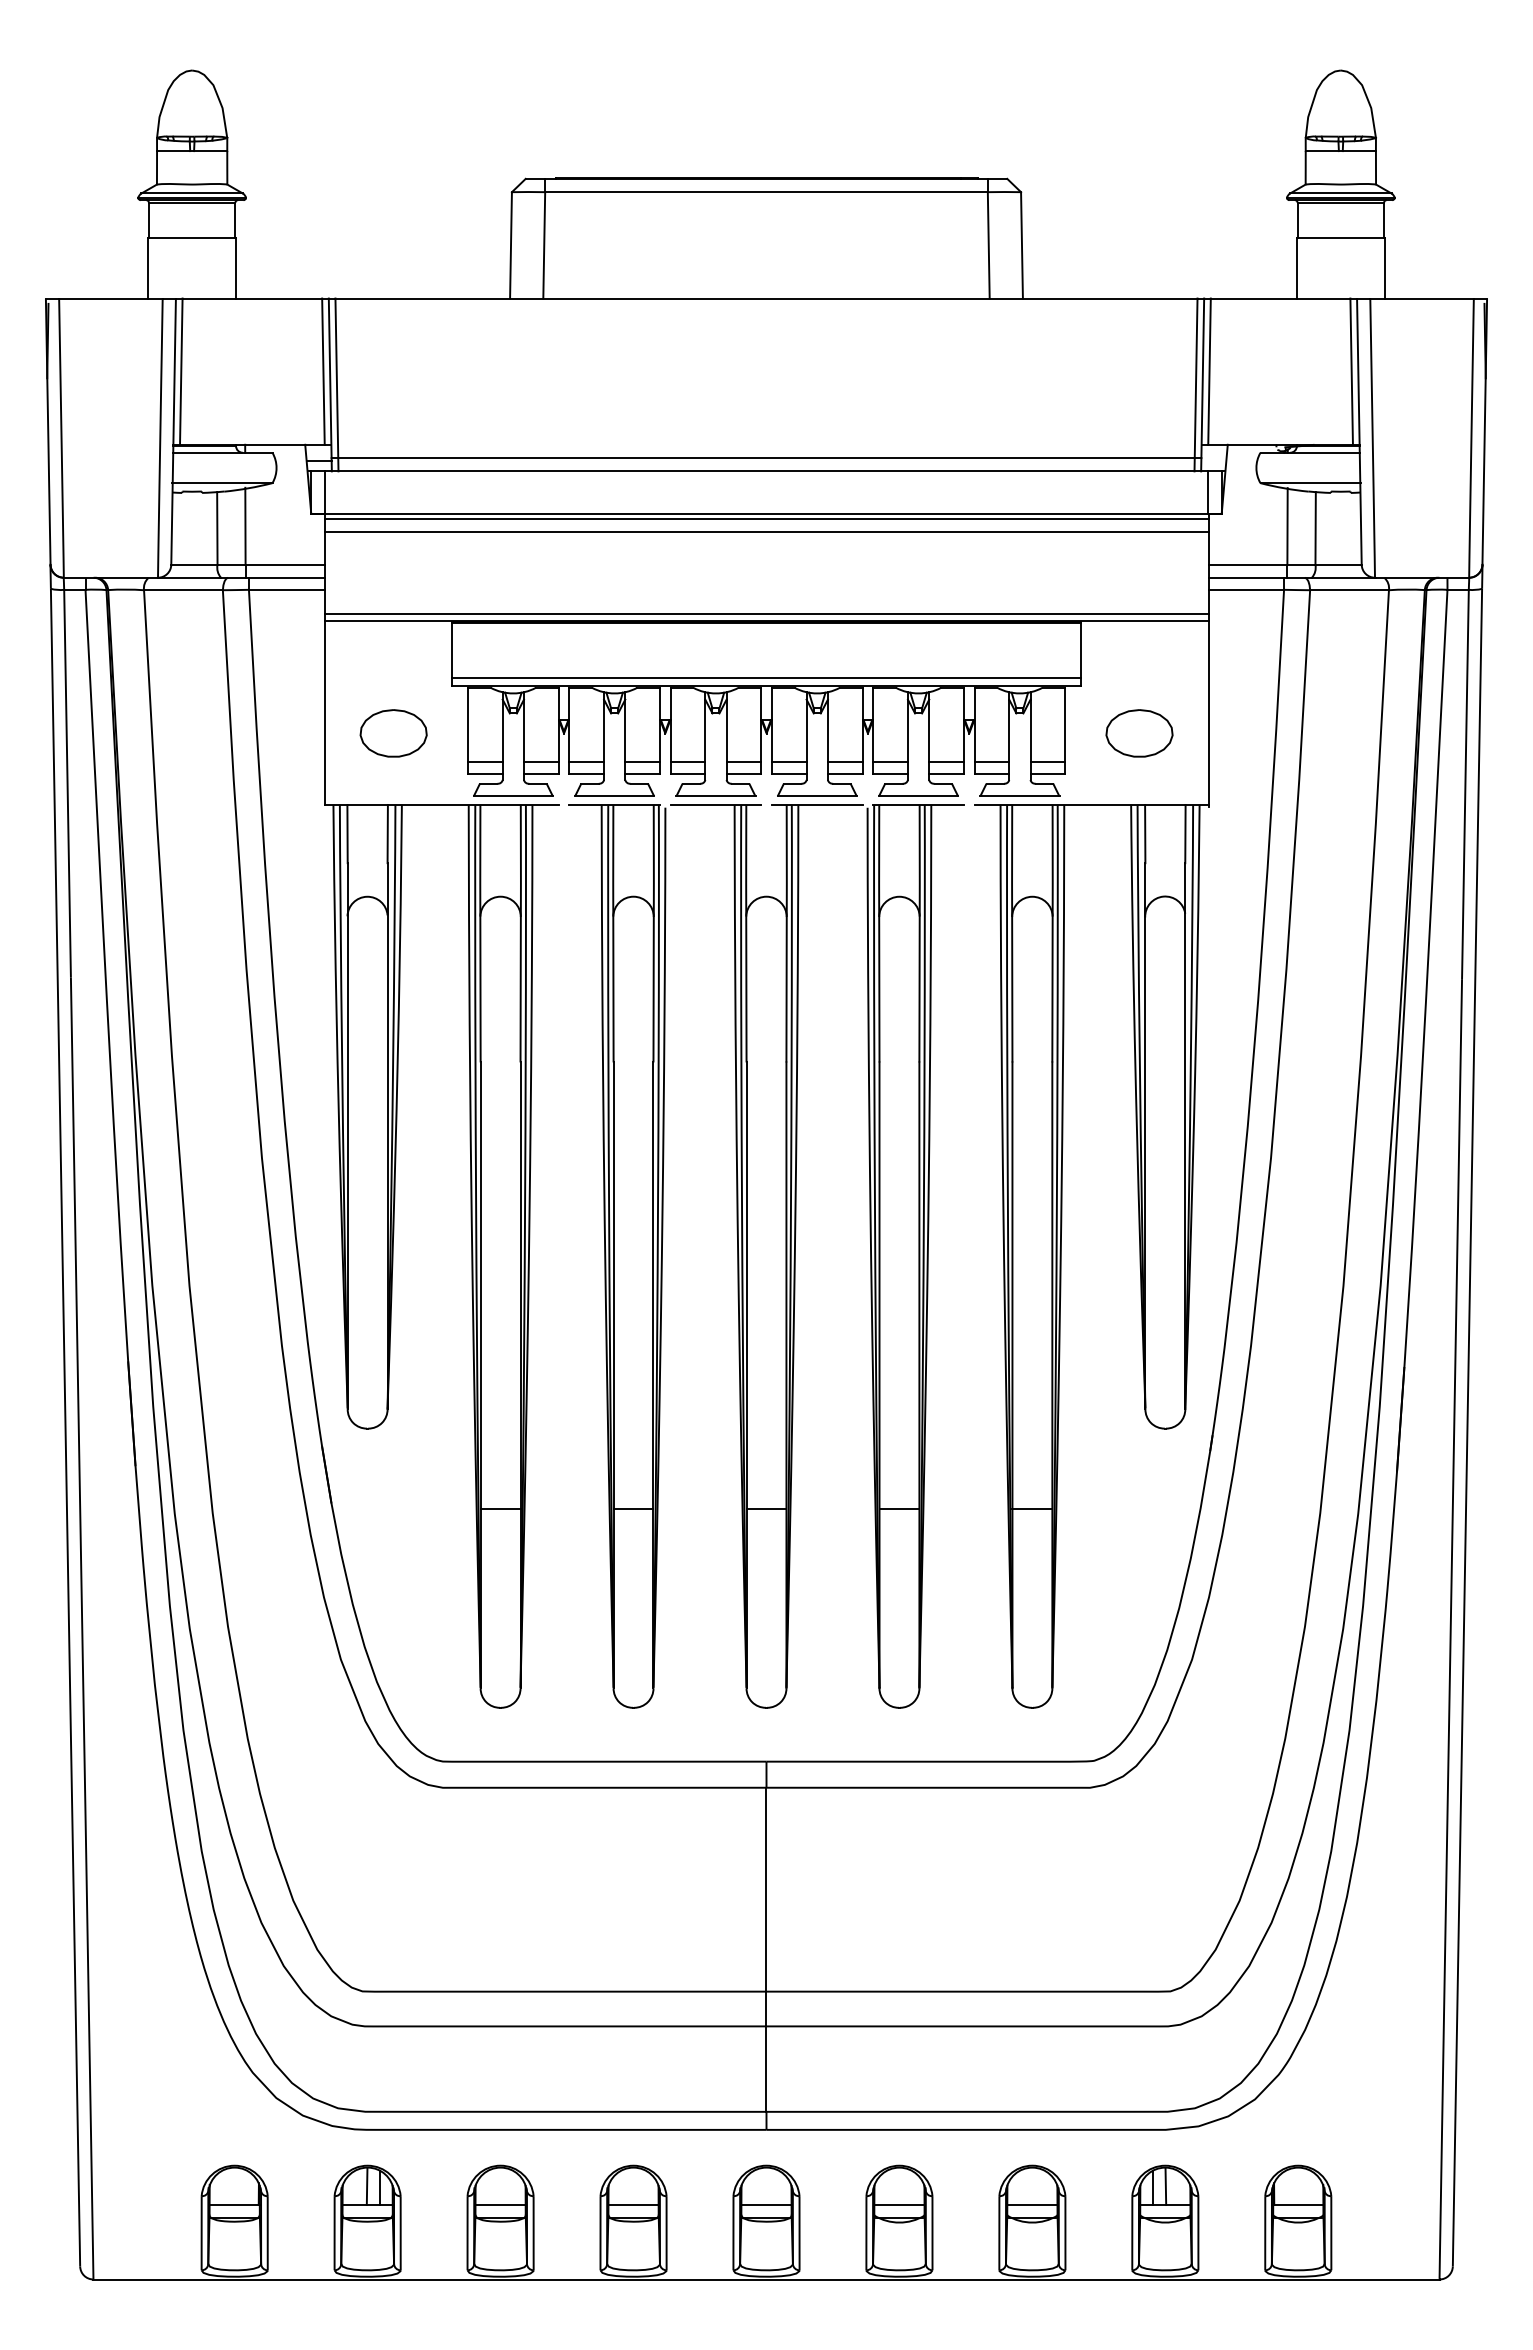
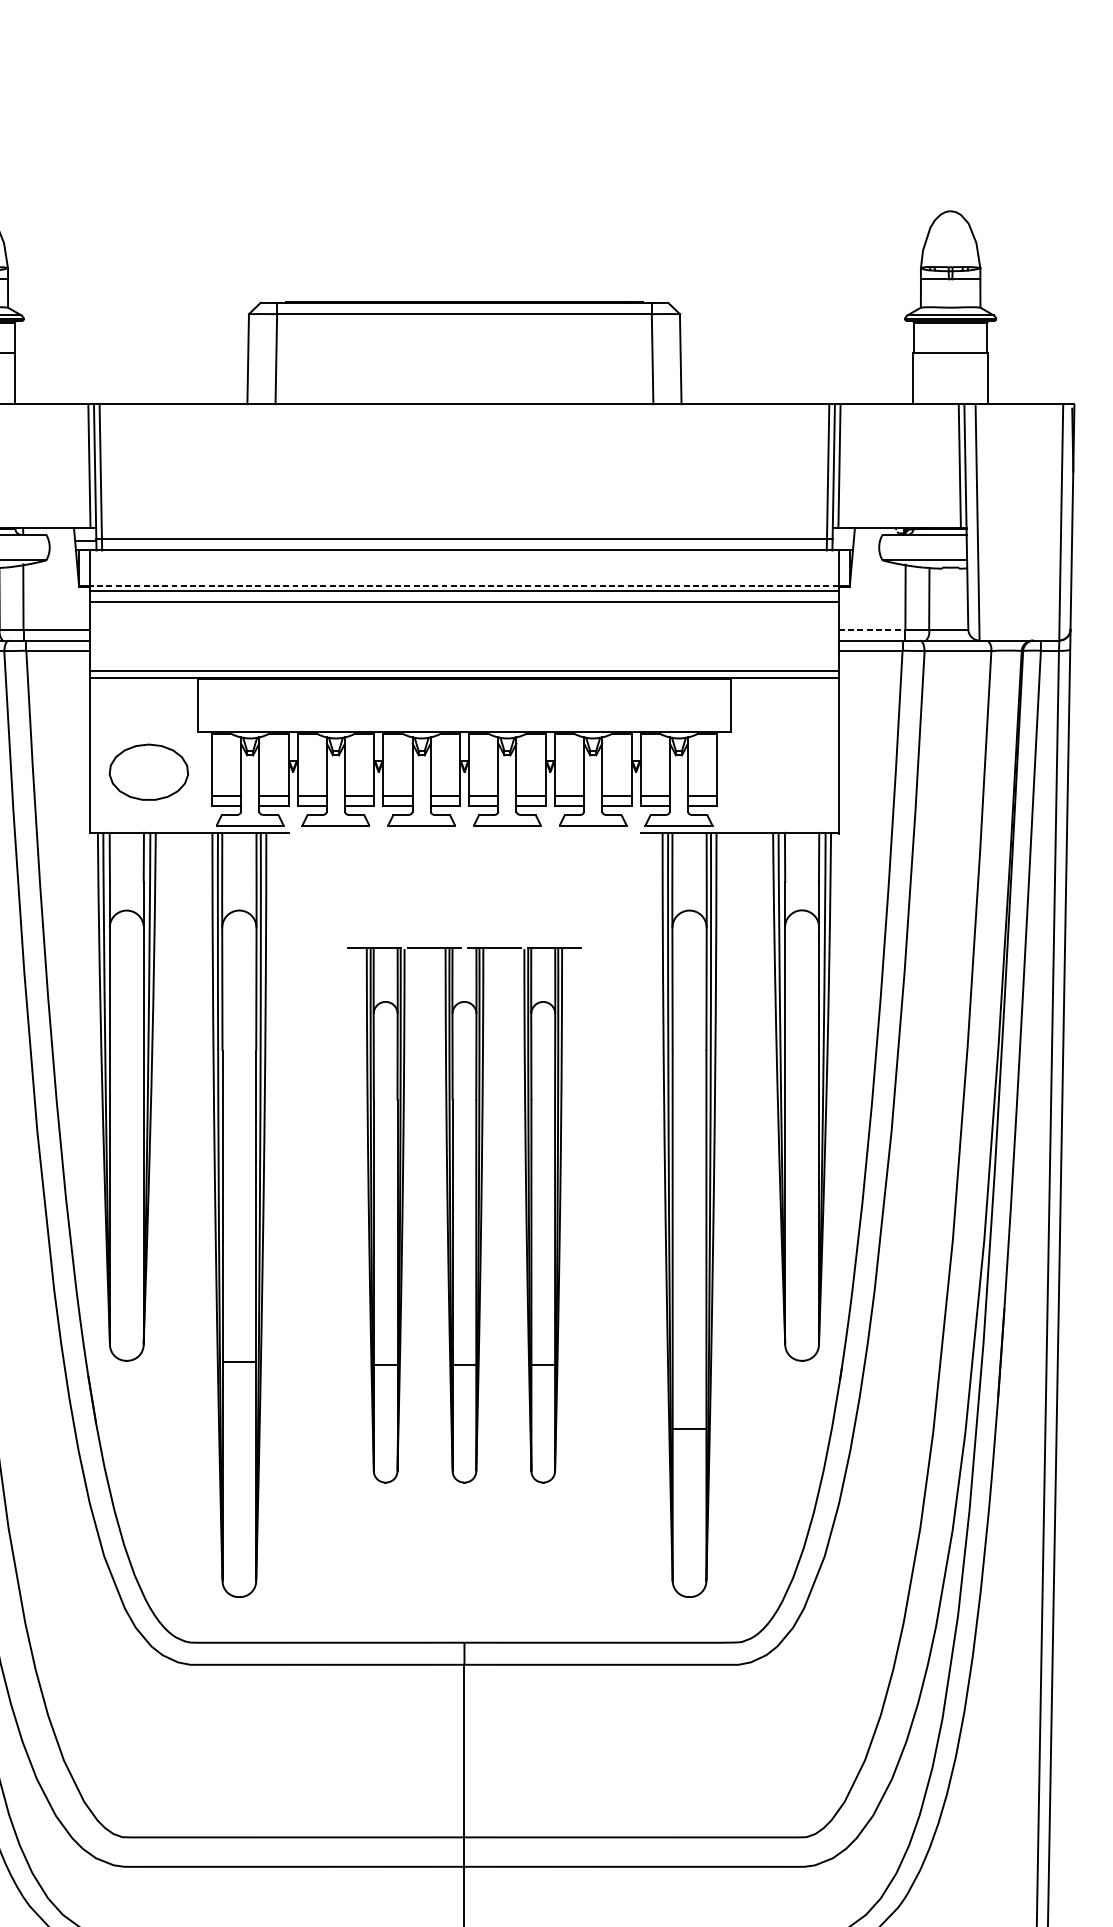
line: (766, 513) -> (464, 586), solid -> dashed
line: (1248, 564) -> (872, 629), solid -> dashed
line: (766, 678) -> (464, 725), removed
part: (393, 733) -> (148, 772), size x1.4
part: (1139, 733) -> (780, 772), removed
part: (766, 1256) -> (464, 1215), size x0.7
line: (500, 1509) -> (239, 1362), moved

